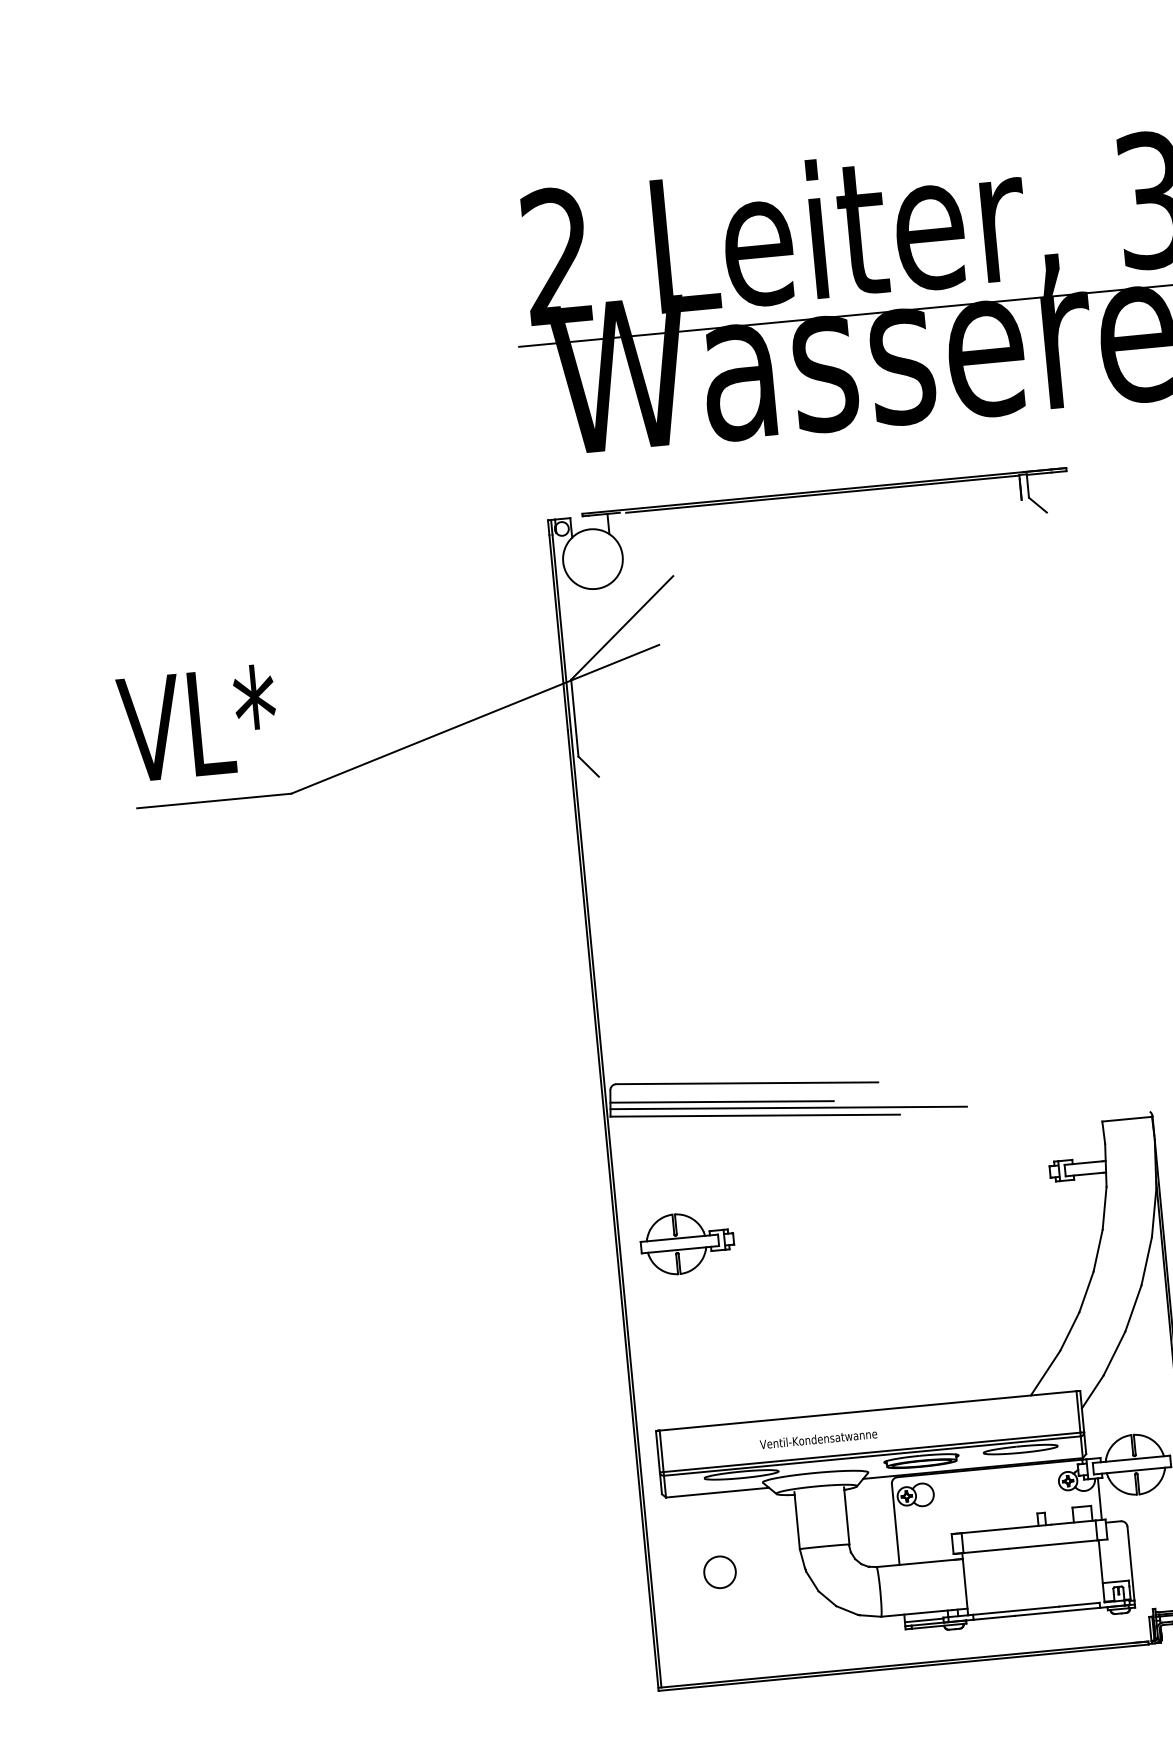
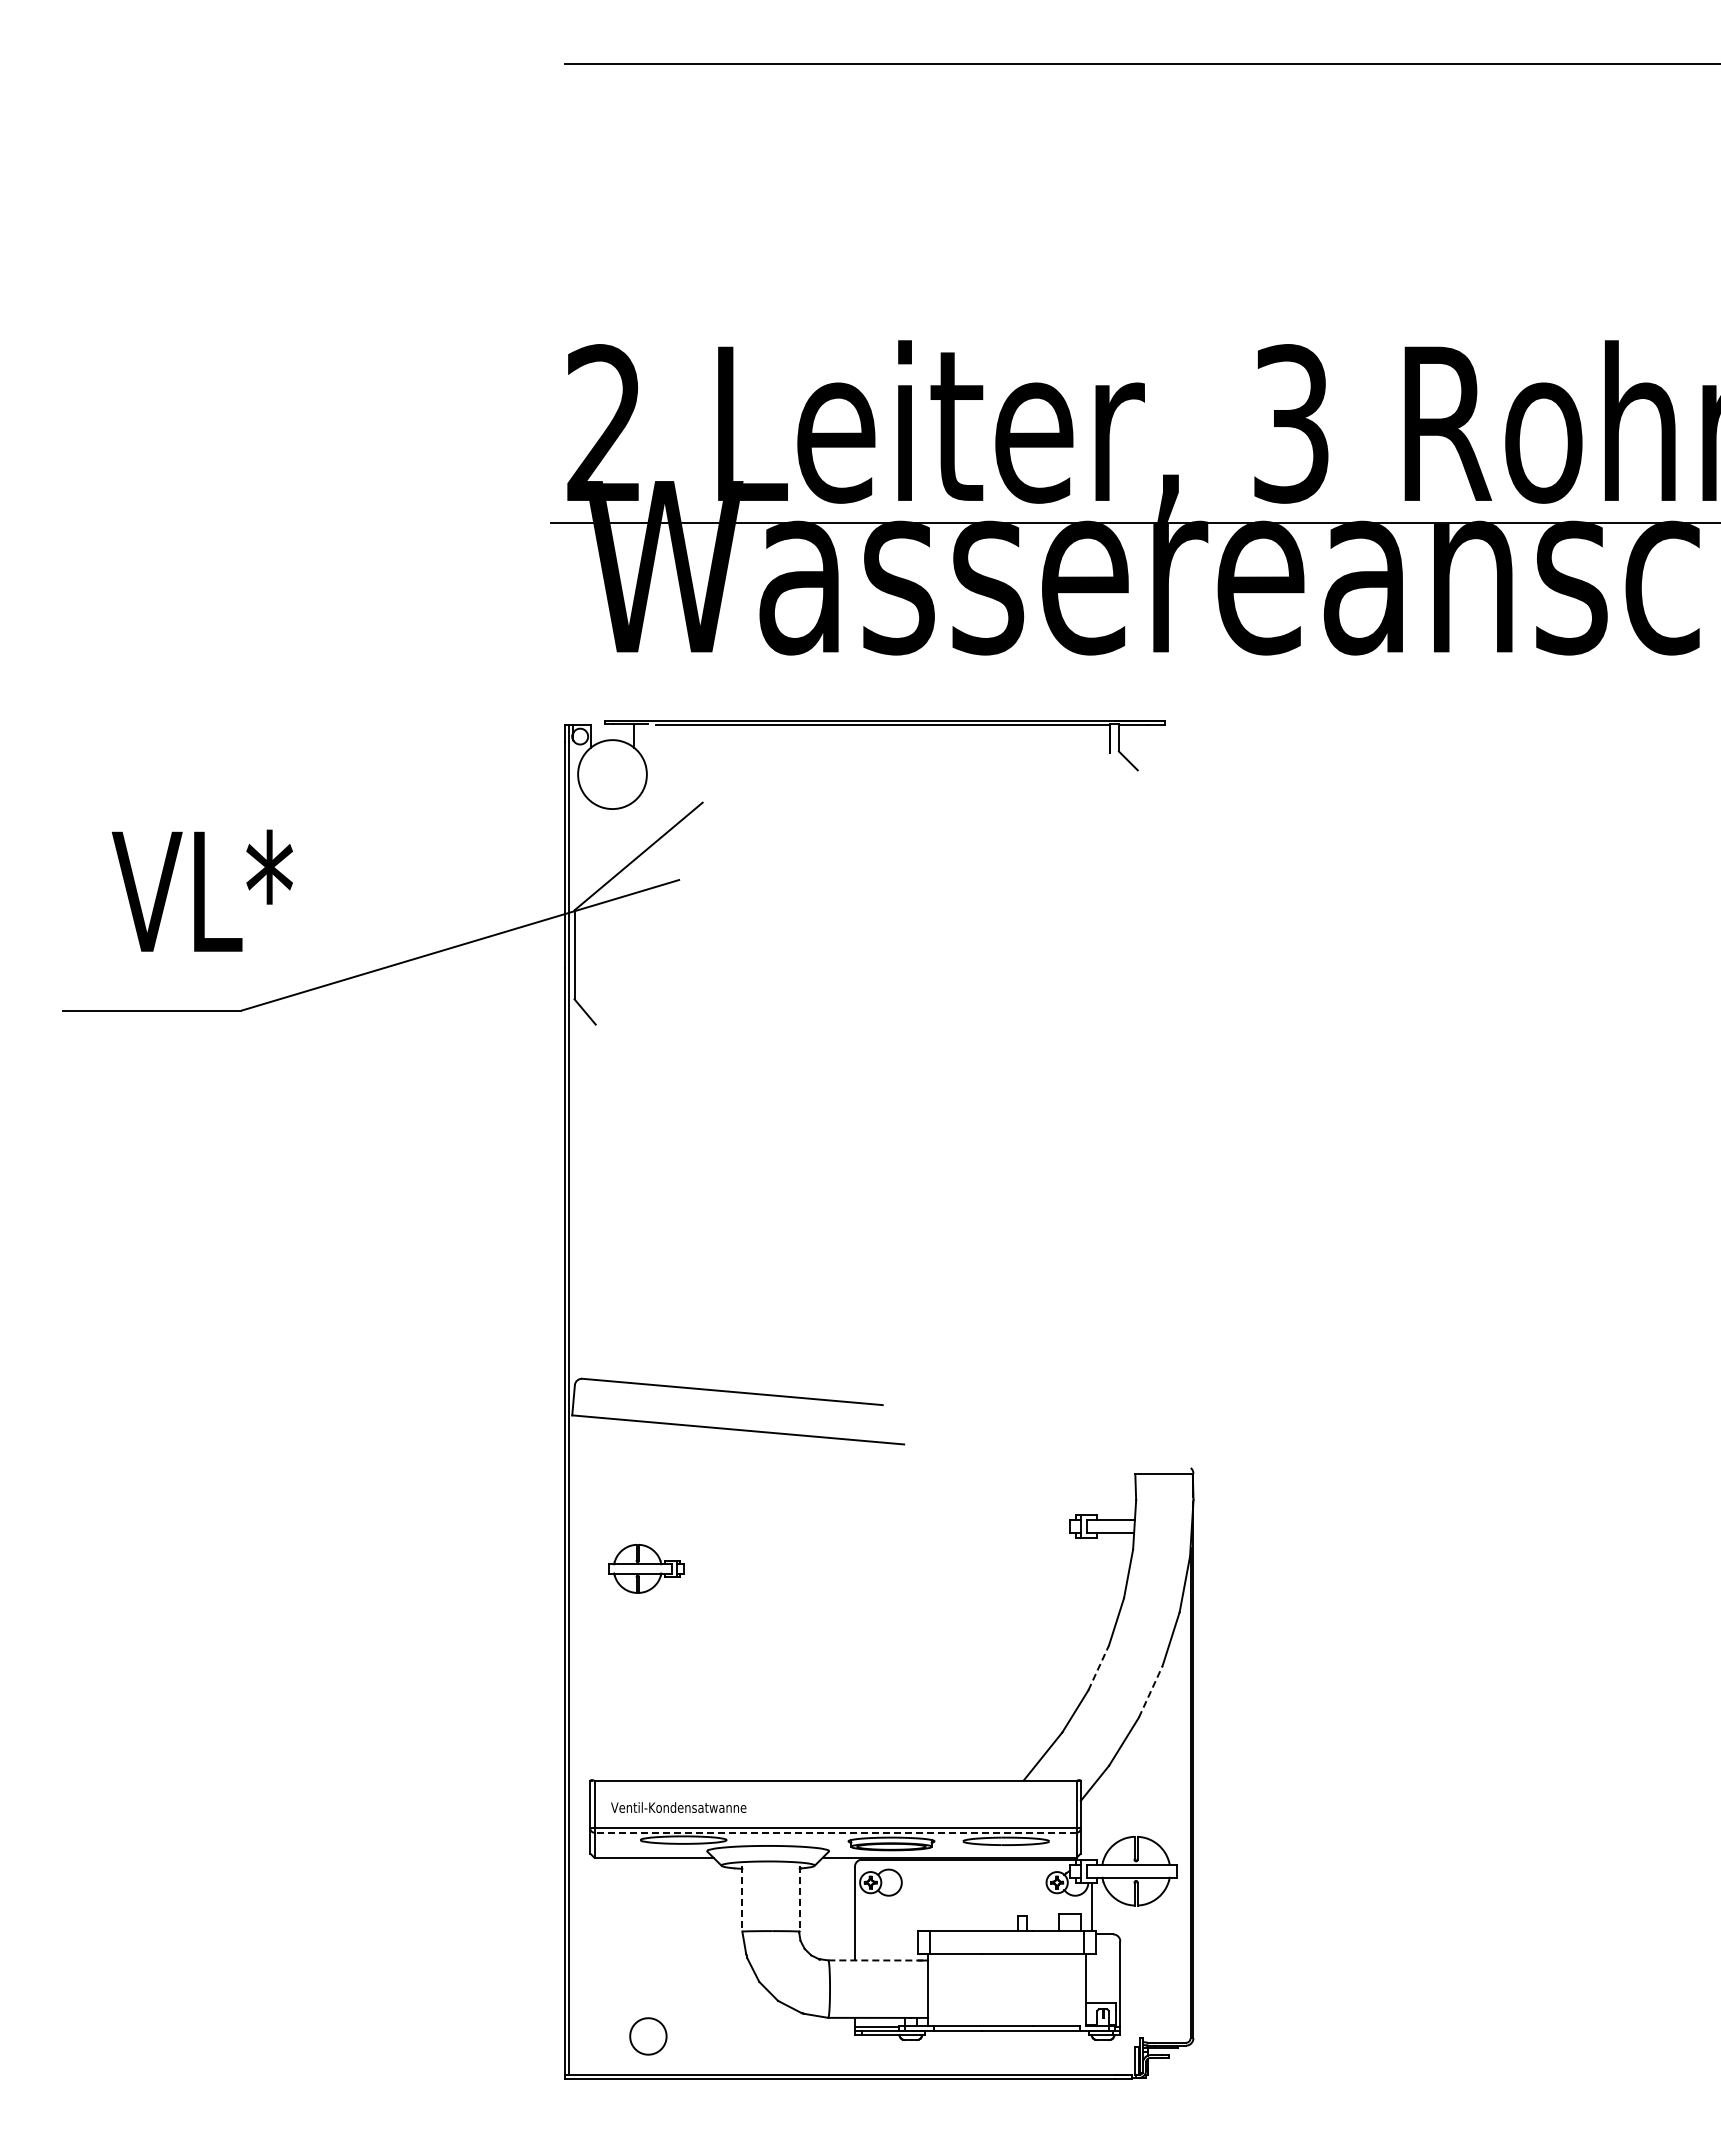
text: (197, 723) -> (201, 890), moved
line: (721, 1101) -> (701, 1410), removed
line: (788, 1107) -> (777, 1424), removed
part: (687, 1243) -> (646, 1568), size x0.7
line: (1086, 1291) -> (1098, 1667), solid -> dashed
line: (1133, 1308) -> (1150, 1691), solid -> dashed
text: (818, 1439) -> (678, 1807), moved
line: (872, 1455) -> (835, 1832), solid -> dashed
line: (846, 1516) -> (799, 1899), solid -> dashed
line: (797, 1521) -> (742, 1899), solid -> dashed
line: (919, 1563) -> (878, 1960), solid -> dashed
part: (720, 1572) -> (648, 2036), moved

